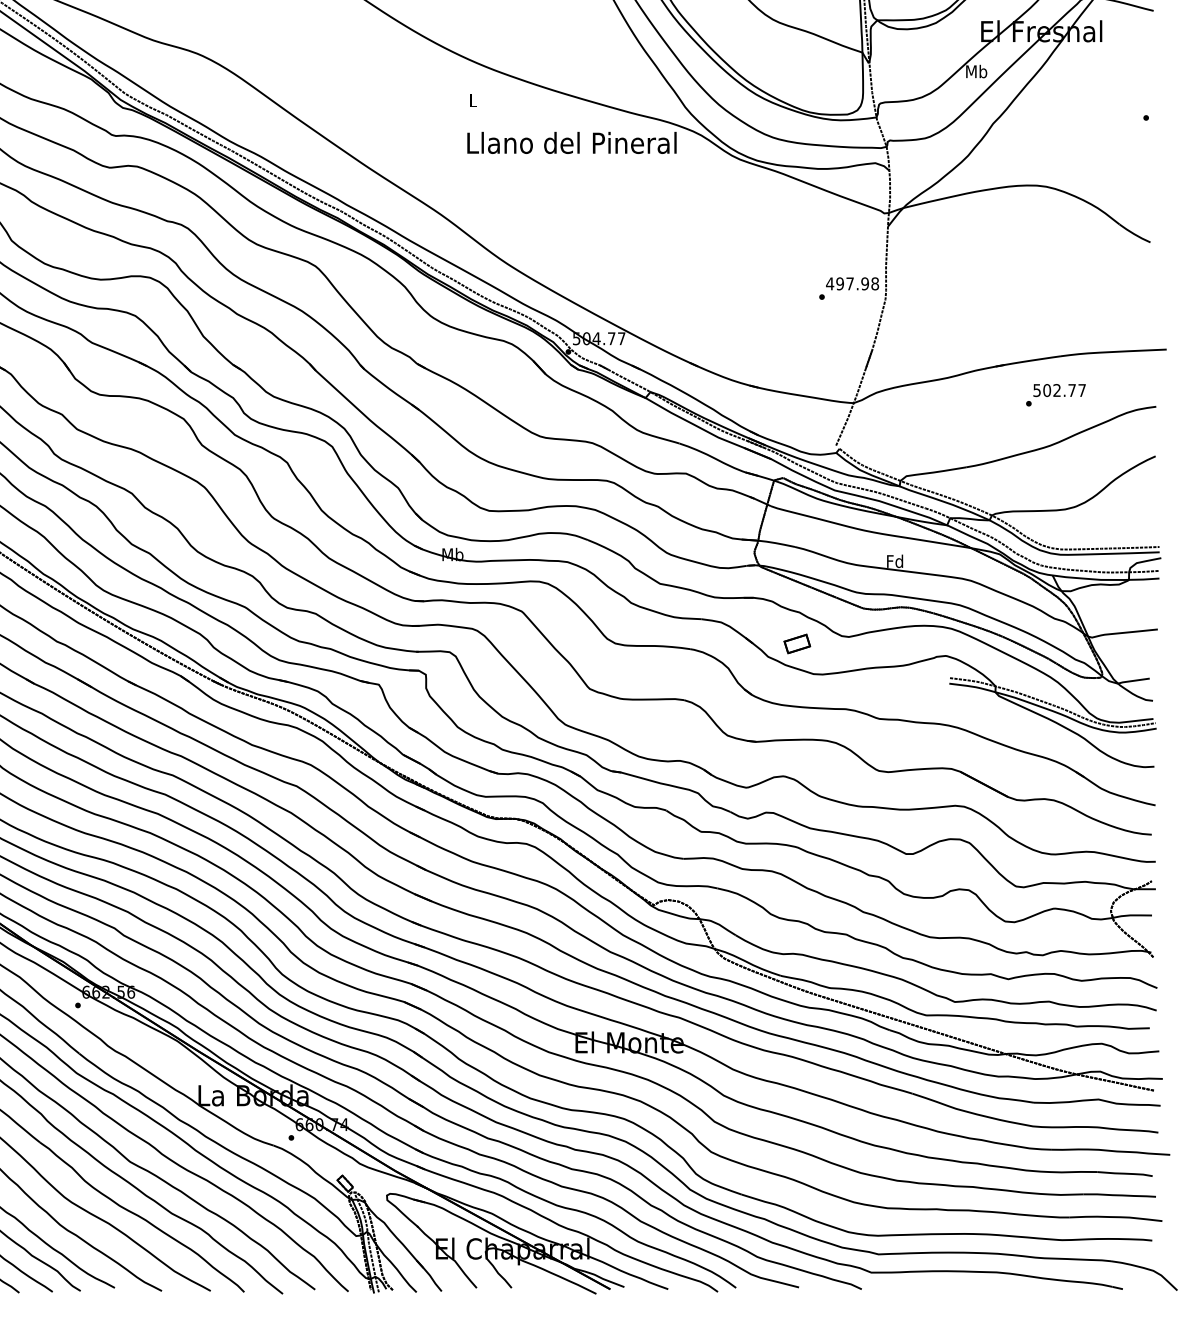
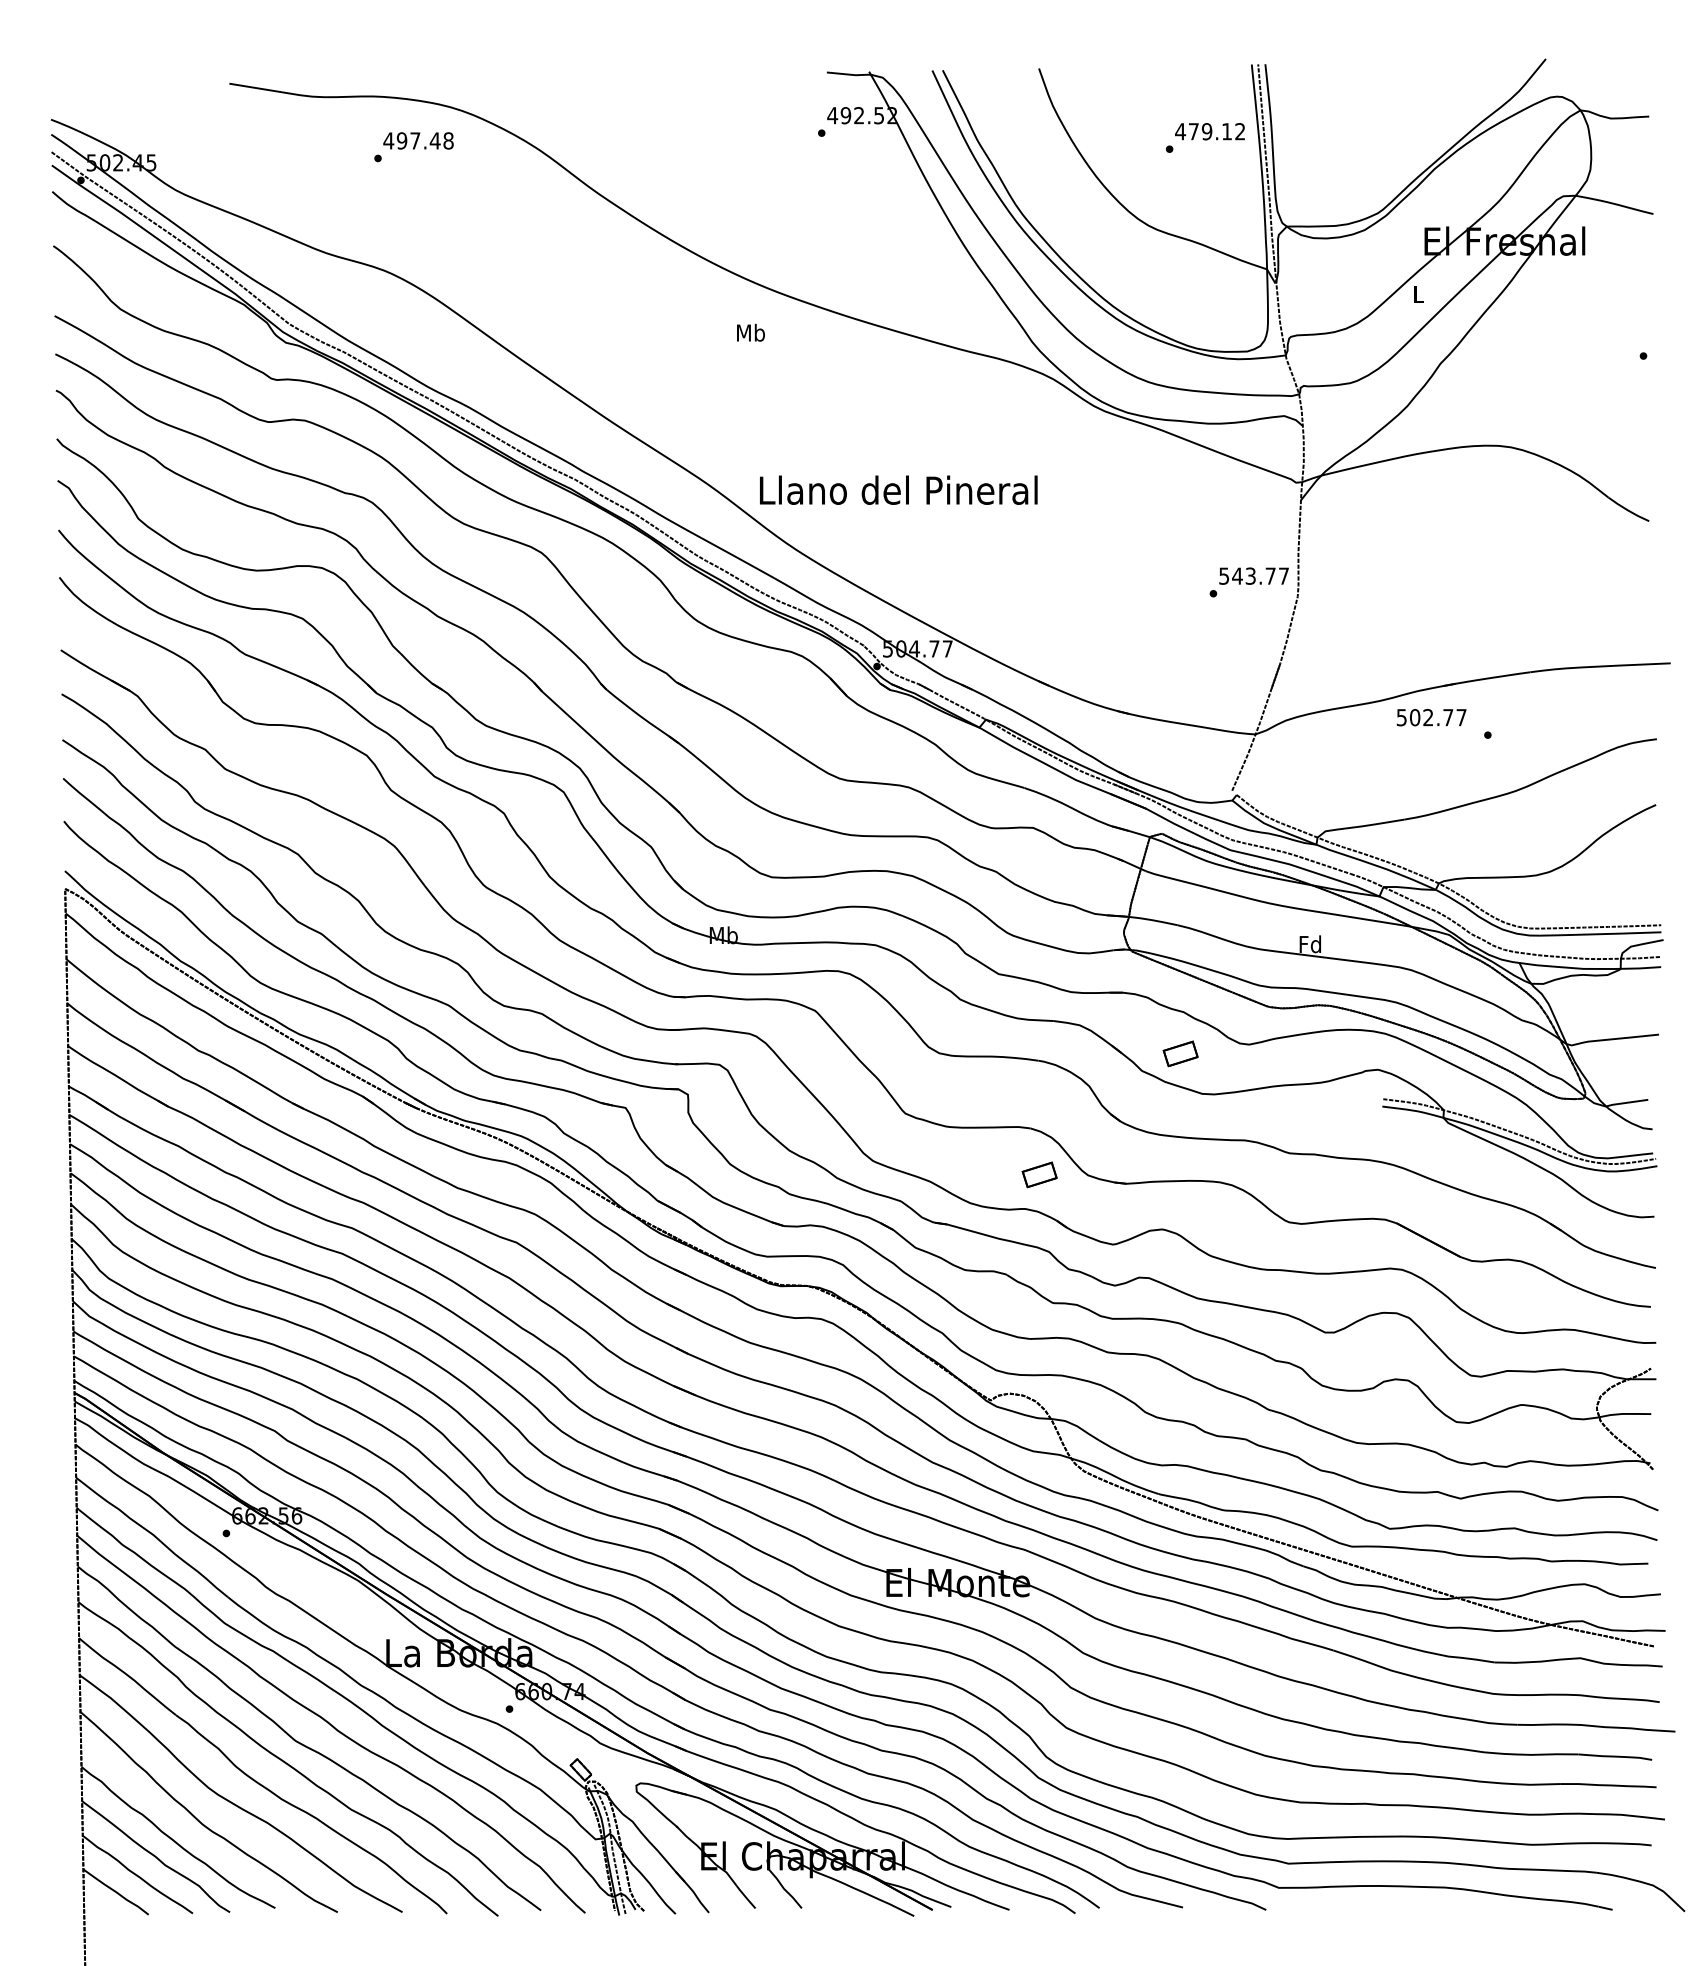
text: (976, 71) -> (1418, 294), Mb -> L
text: (473, 100) -> (750, 332), L -> Mb
text: (571, 142) -> (898, 489), moved
text: (852, 283) -> (1253, 575), 497.98 -> 543.77
text: (1059, 390) -> (1431, 717), moved
part: (690, 734) -> (1039, 1174), added

